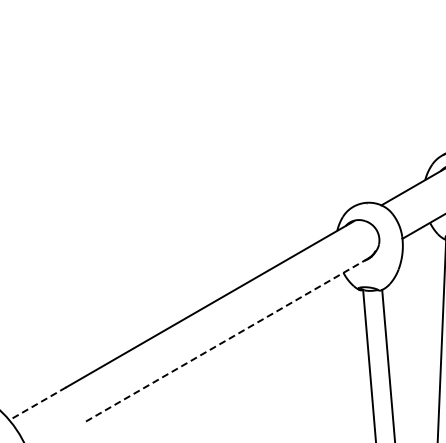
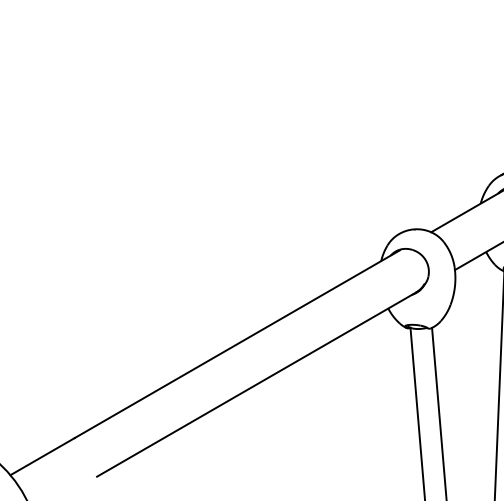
line: (227, 340) -> (257, 385), dashed -> solid
line: (37, 403) -> (42, 456), dashed -> solid

